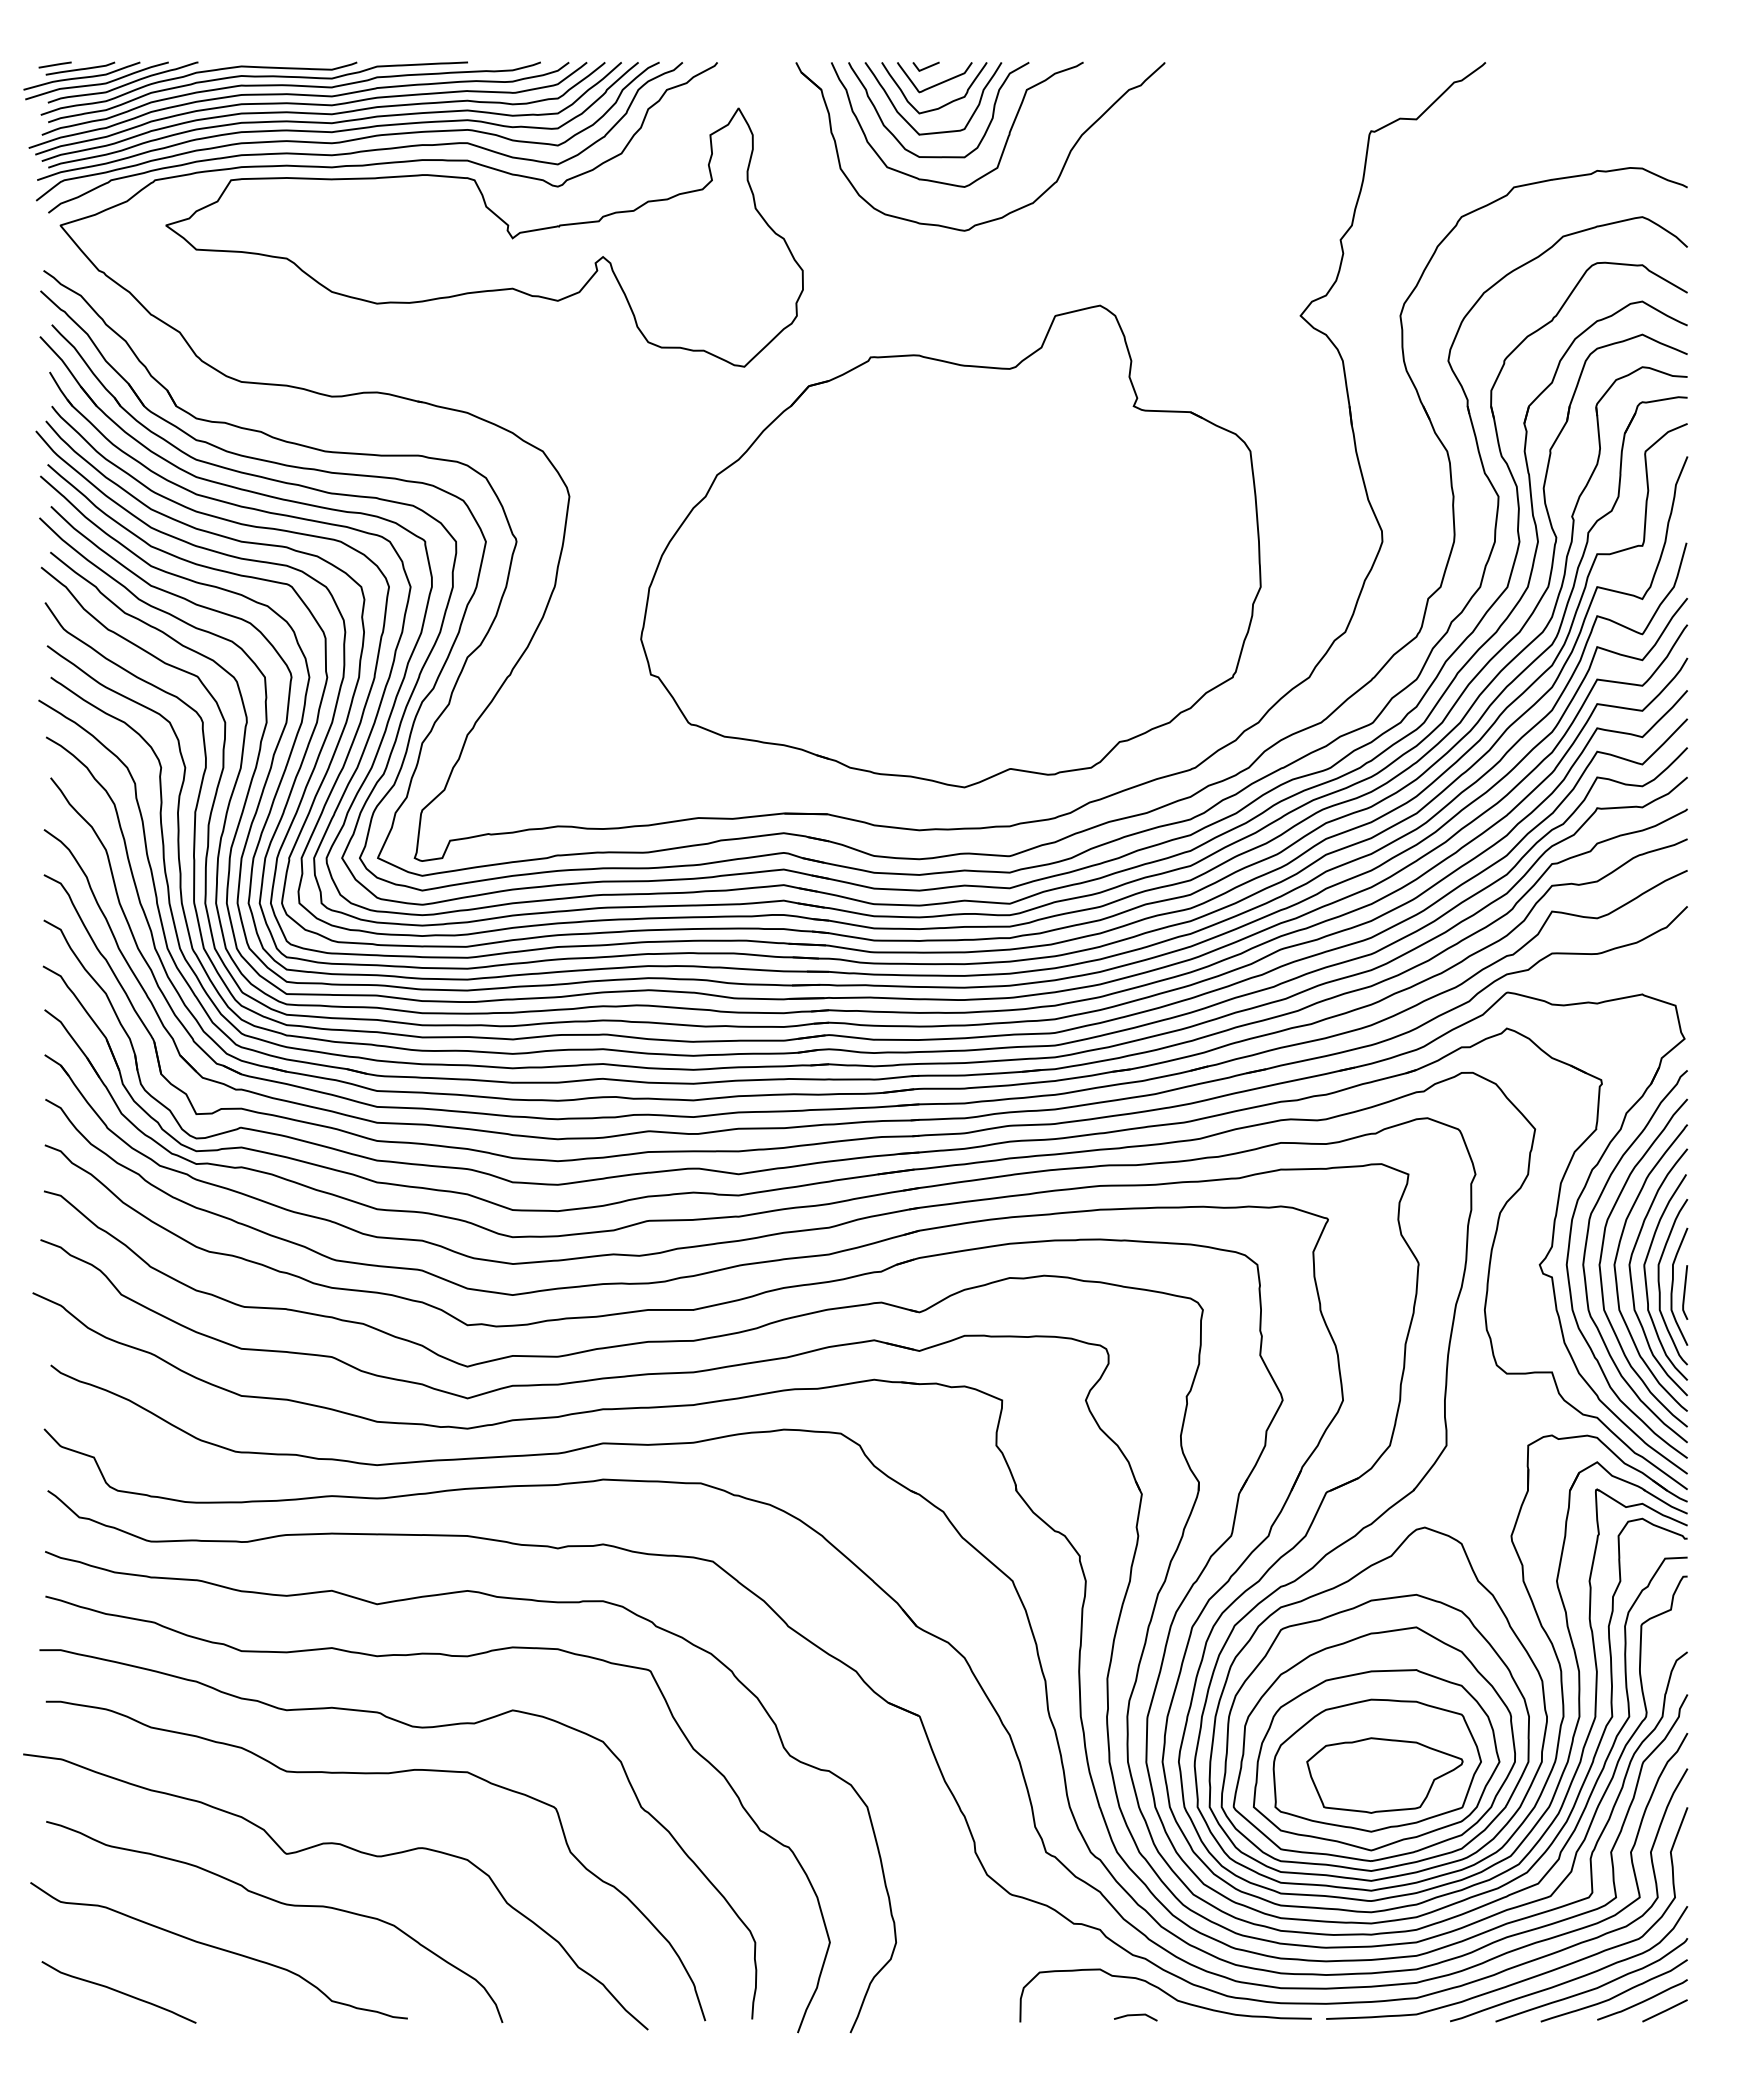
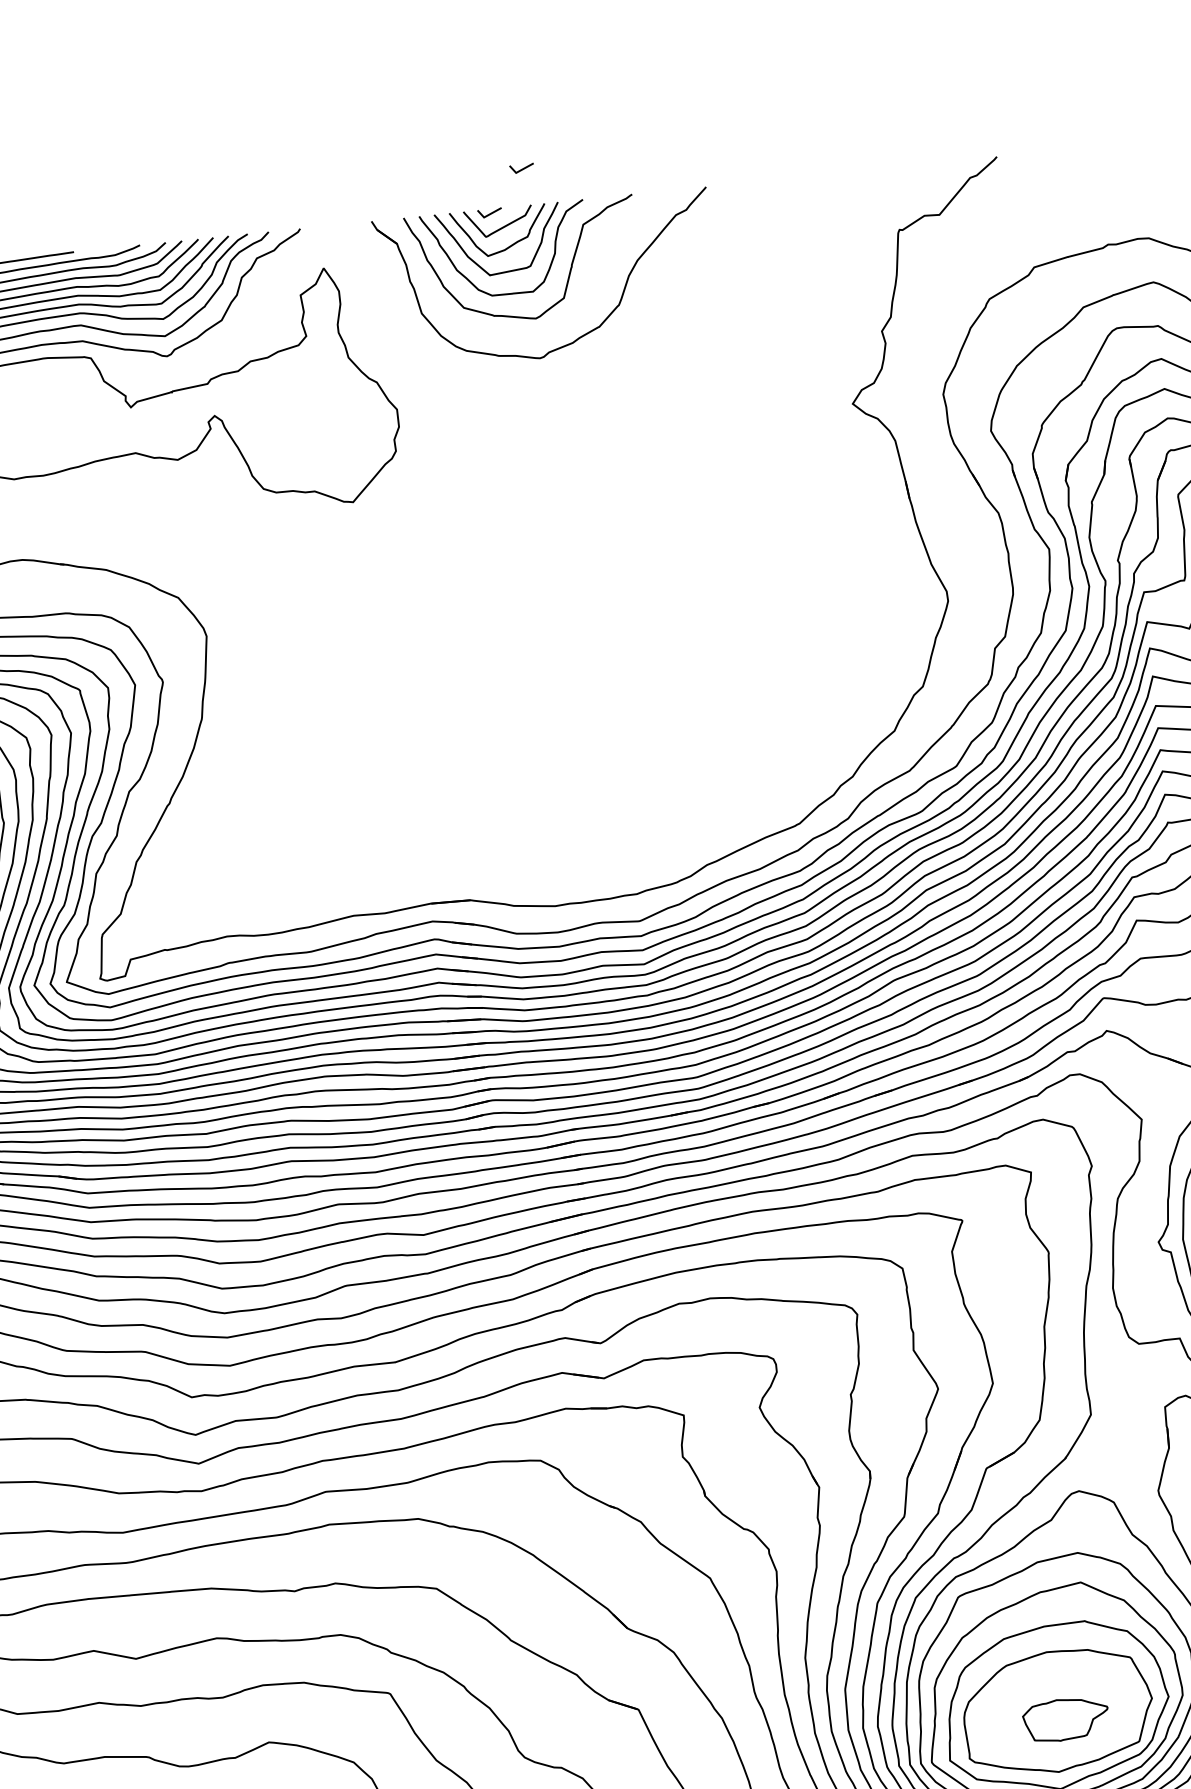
line: (966, 21) -> (522, 168), added
part: (950, 546) -> (556, 645), removed
part: (1384, 1775) -> (1065, 1719), size x0.6

